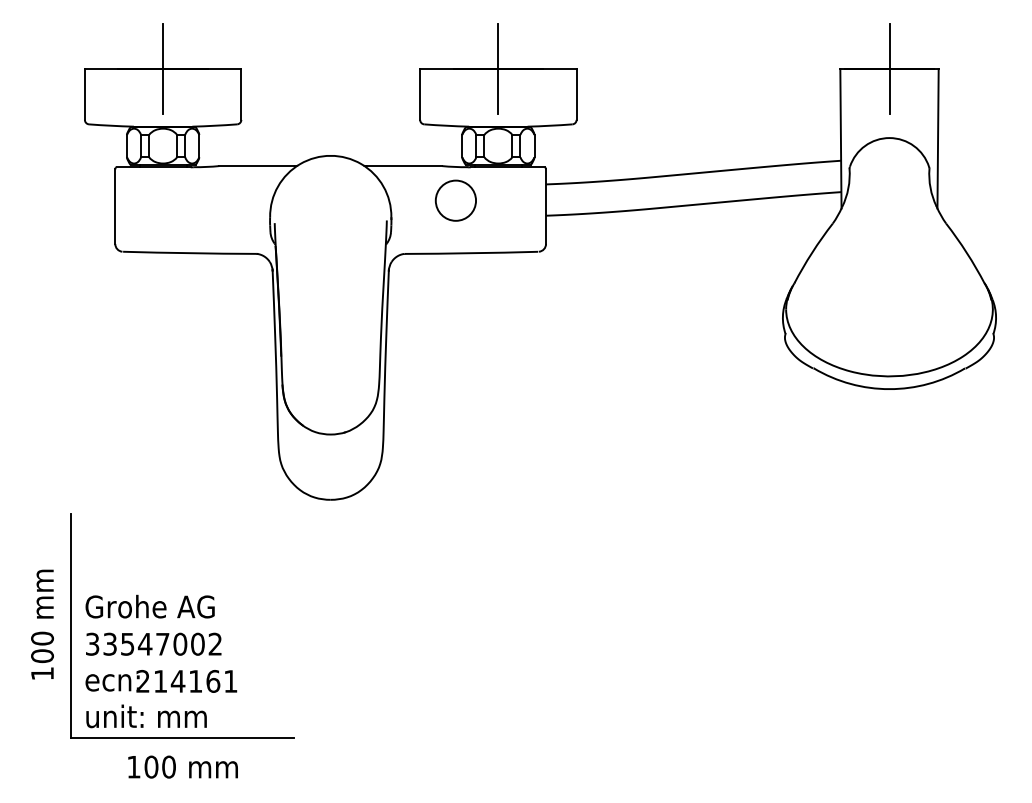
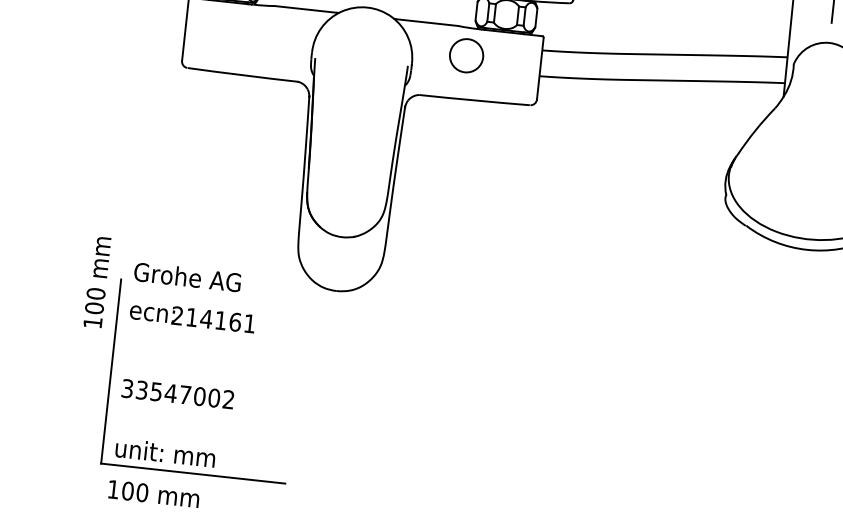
text: (149, 606) -> (187, 277), moved
text: (42, 624) -> (97, 282), moved
text: (161, 681) -> (192, 317), moved
text: (182, 766) -> (153, 493), moved

